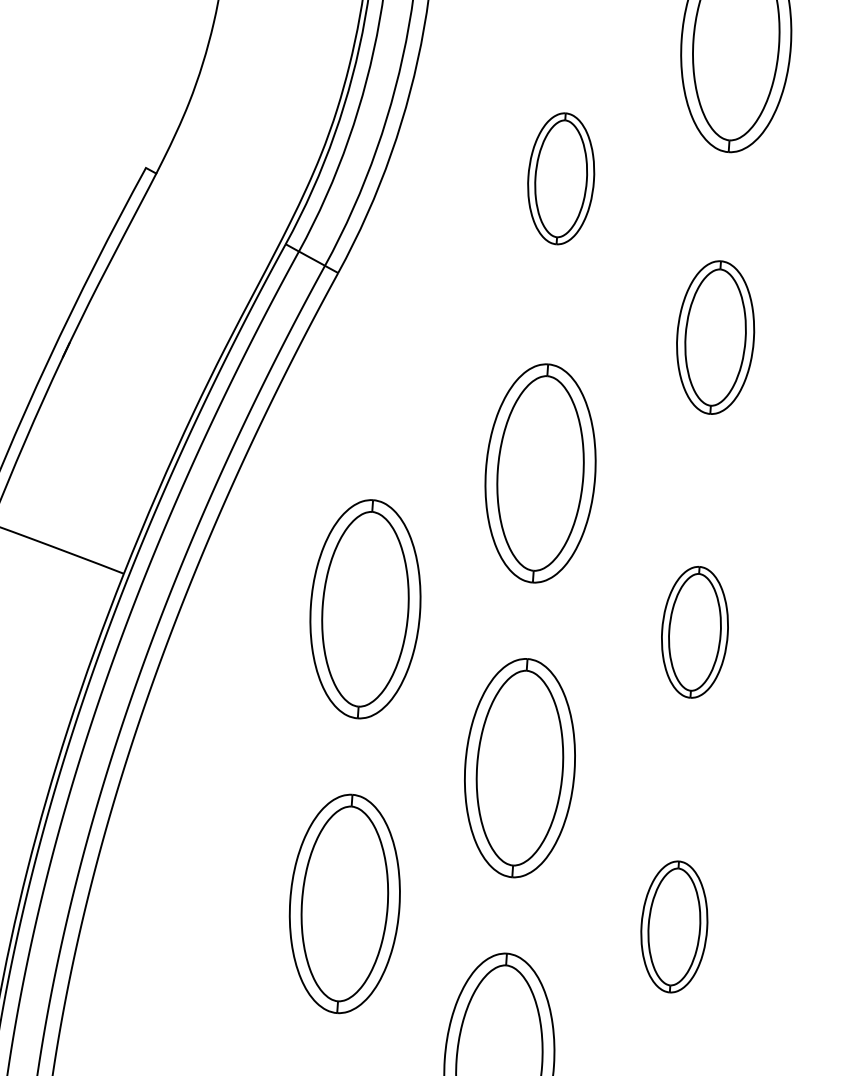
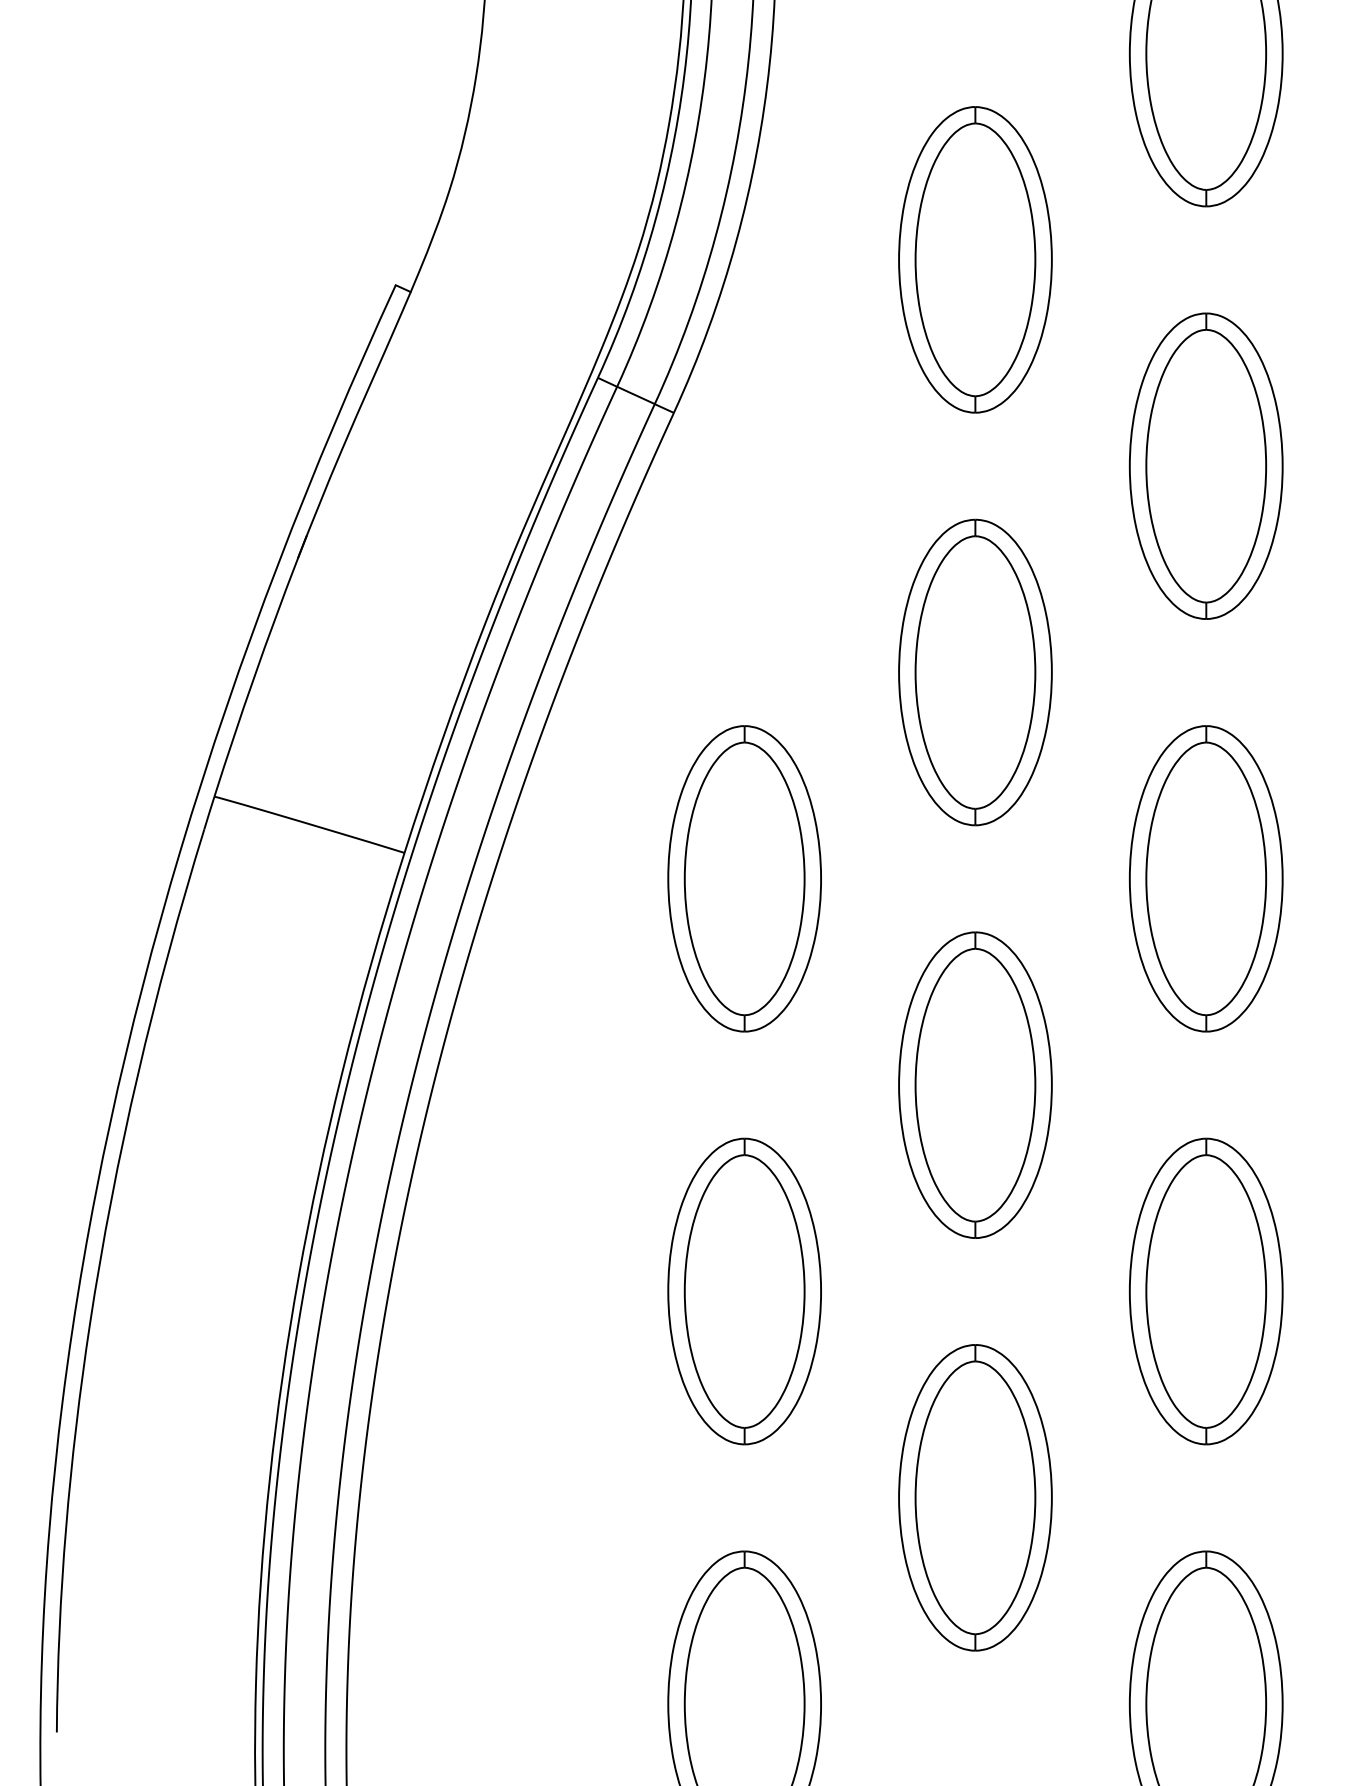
part: (561, 178) -> (975, 259), size x1.67
part: (715, 337) -> (1205, 465), size x1.43
part: (694, 632) -> (1205, 878), size x1.67
part: (673, 926) -> (1205, 1291), size x1.67

